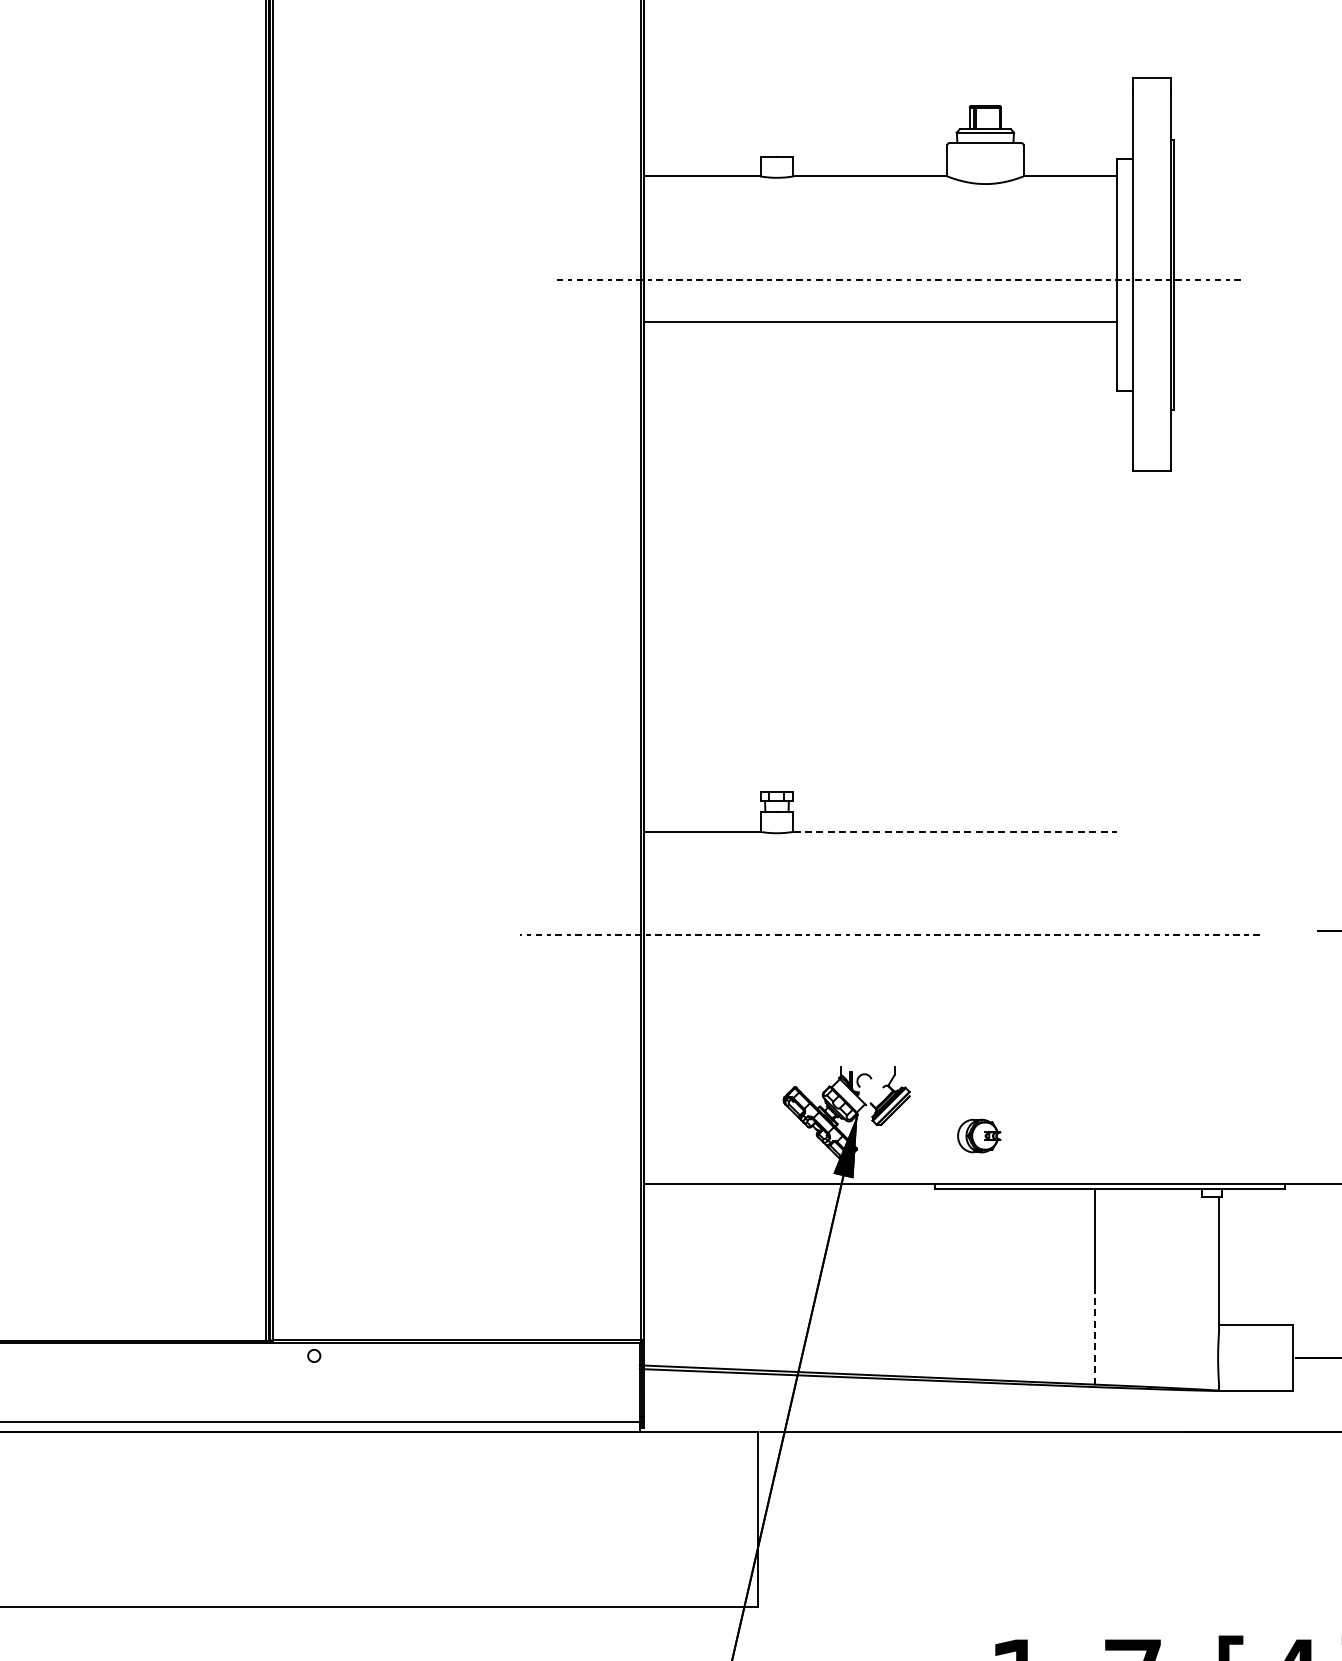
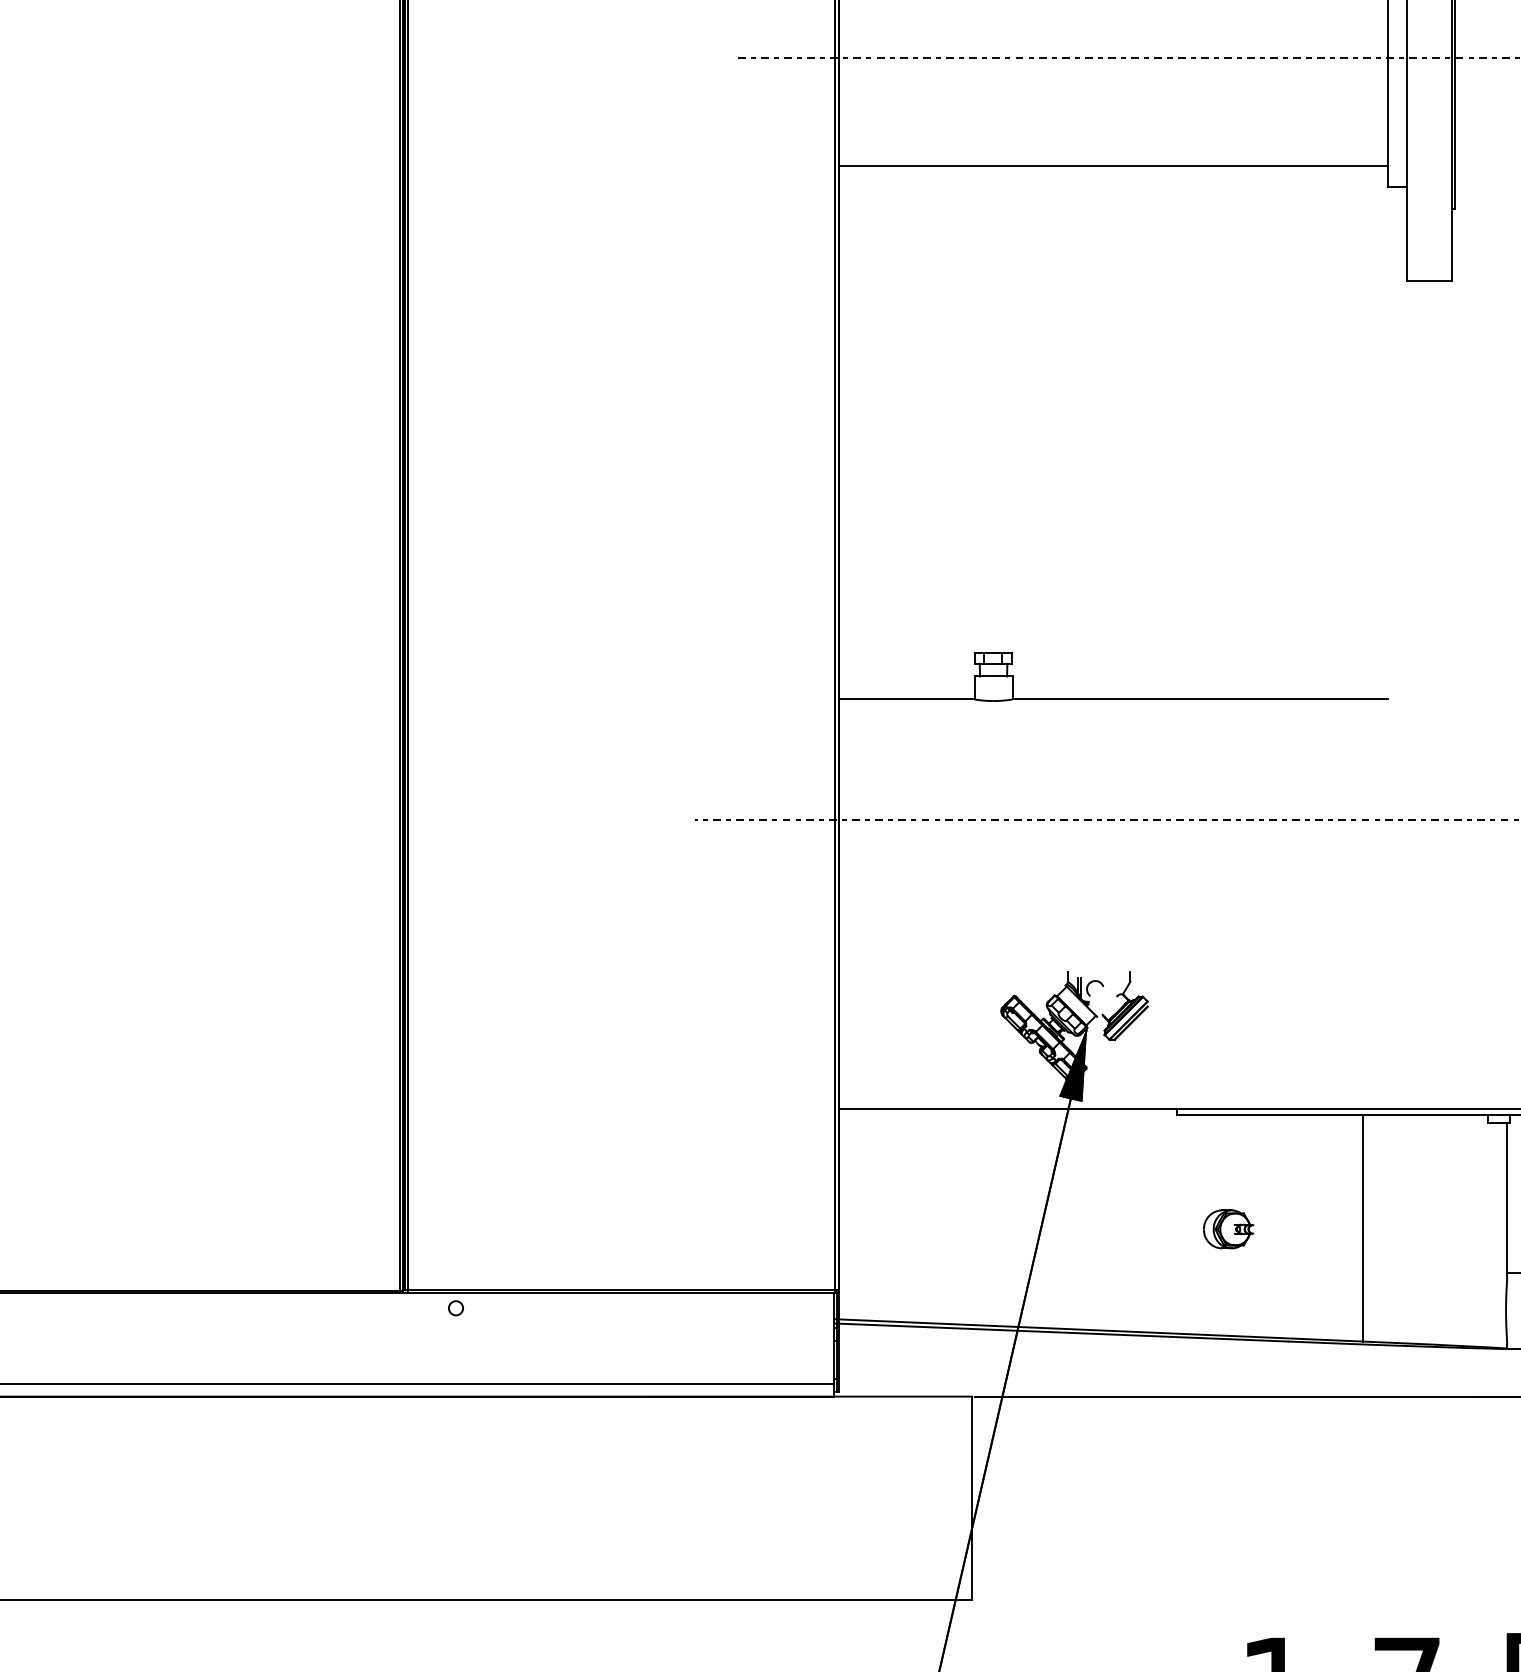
line: (879, 322) -> (1112, 166), moved
line: (955, 831) -> (1200, 699), dashed -> solid
part: (979, 1135) -> (1228, 1228), moved
line: (1094, 1338) -> (1362, 1287), dashed -> solid

